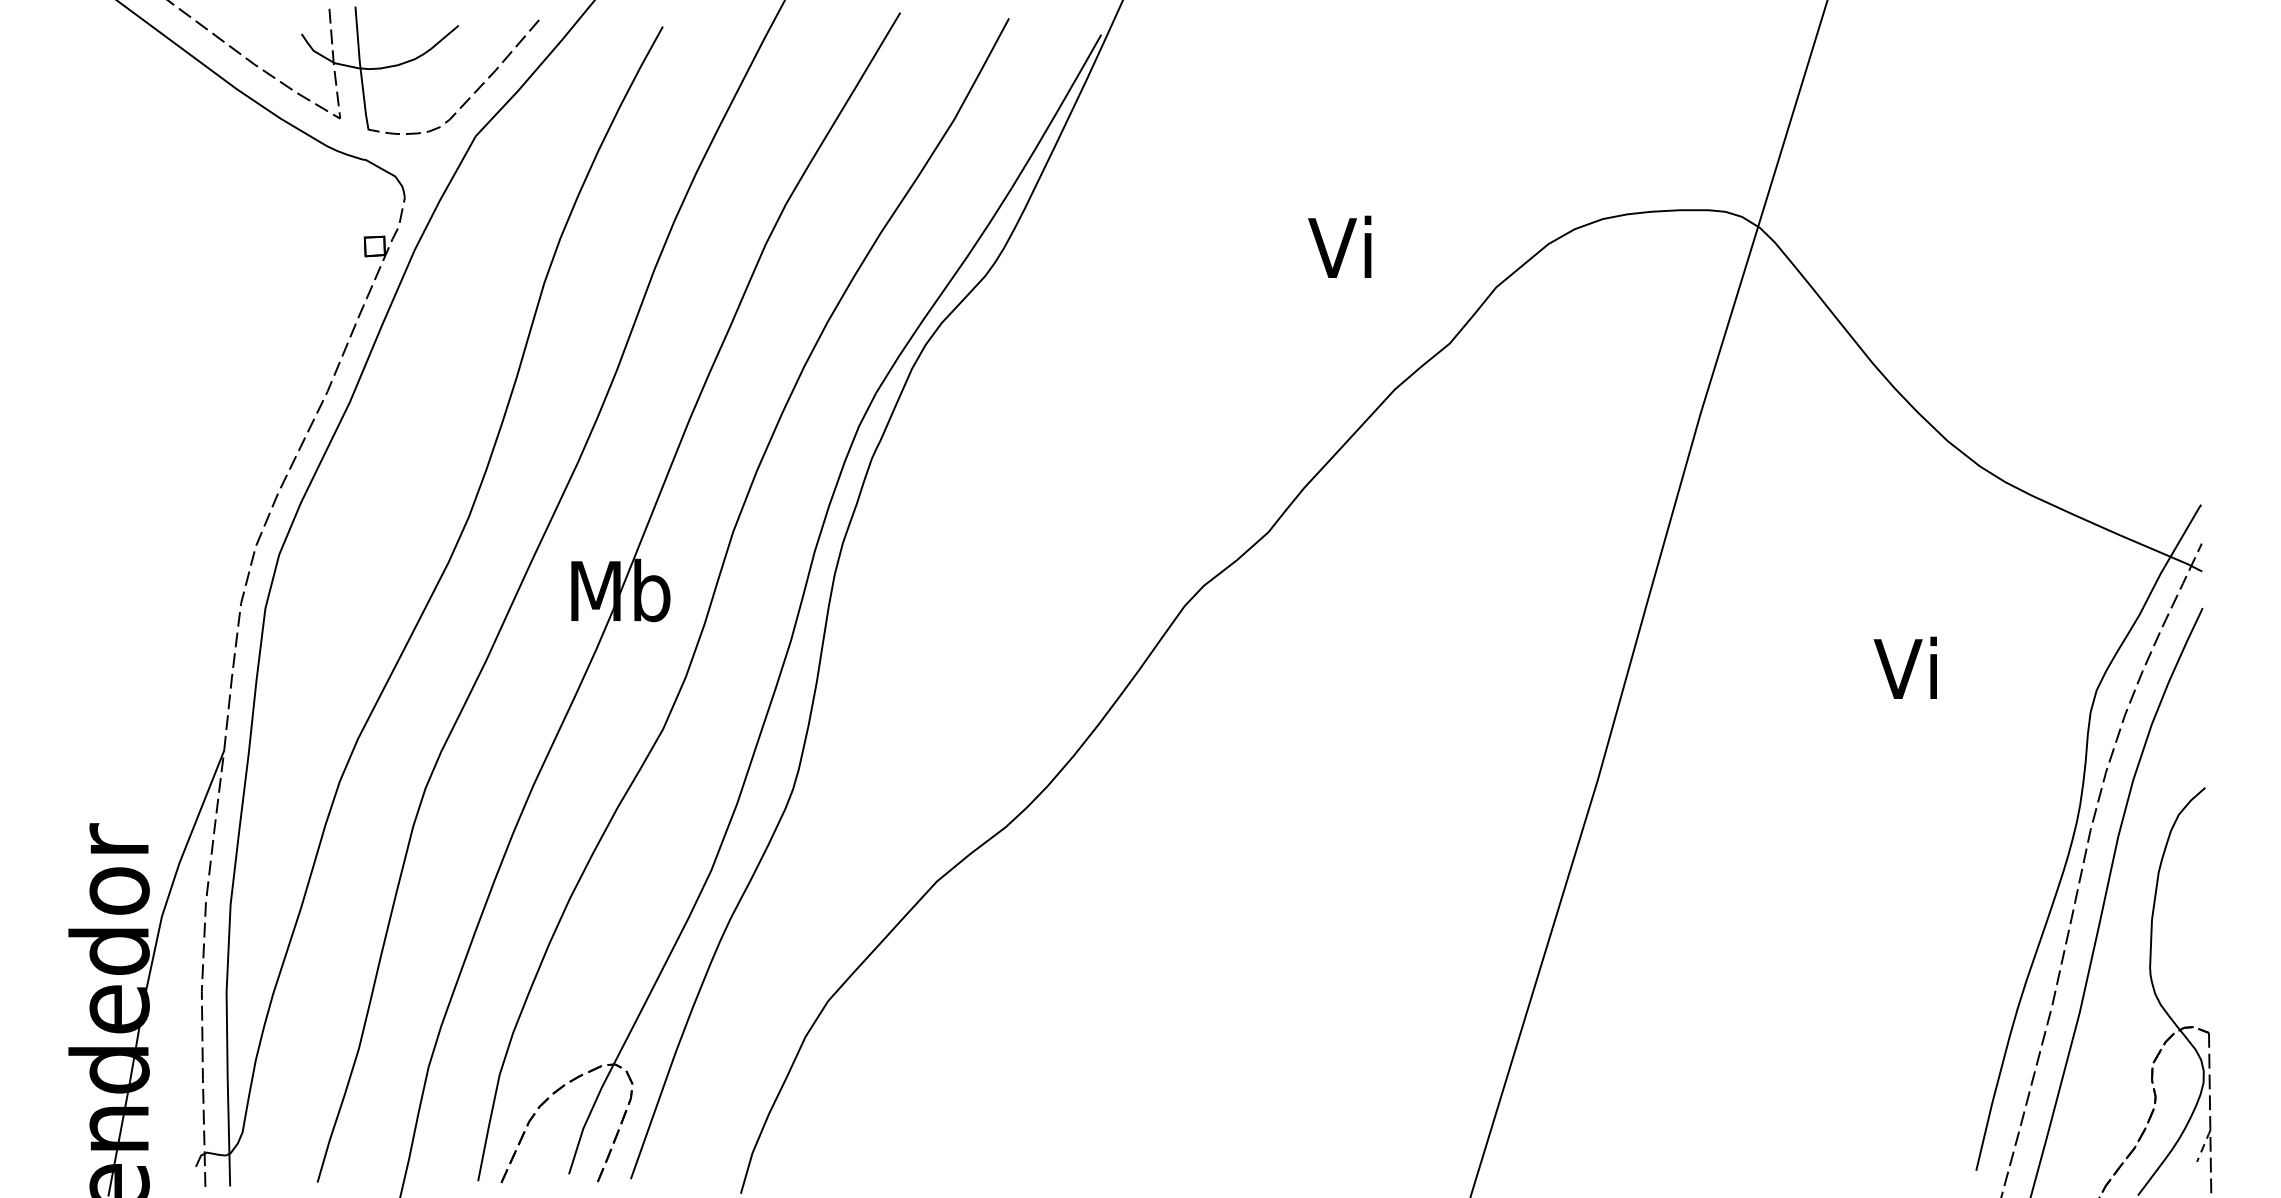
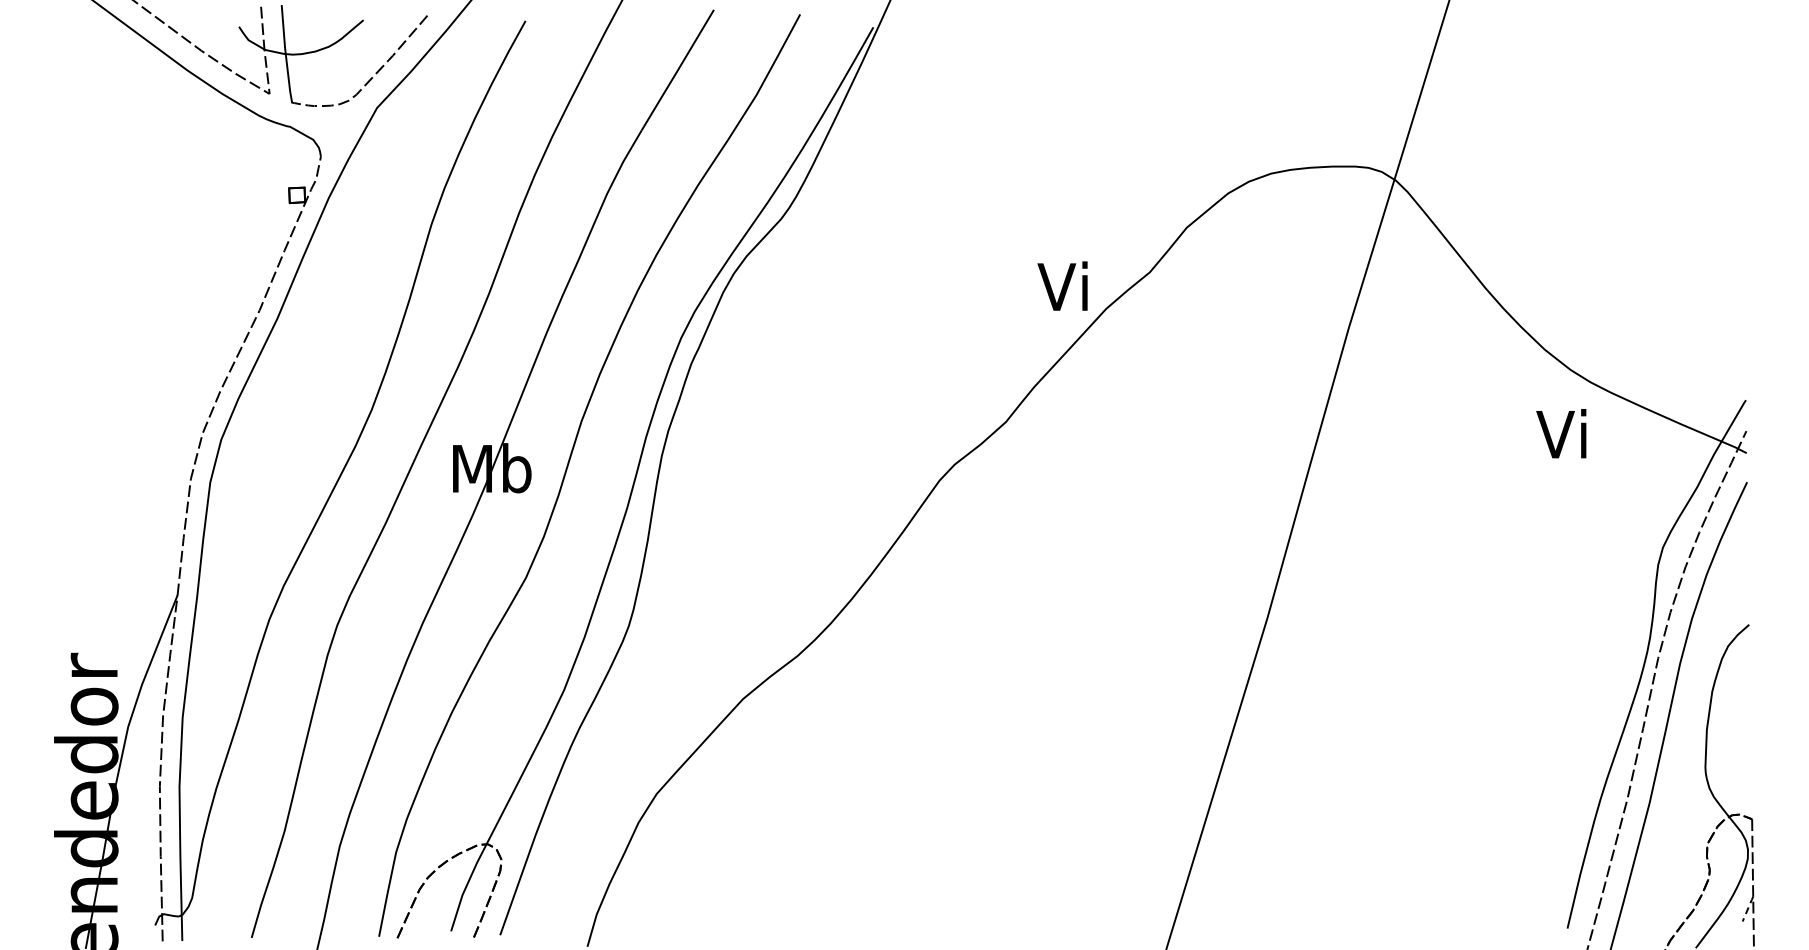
text: (1339, 246) -> (1062, 285), moved
text: (1904, 667) -> (1560, 433), moved

